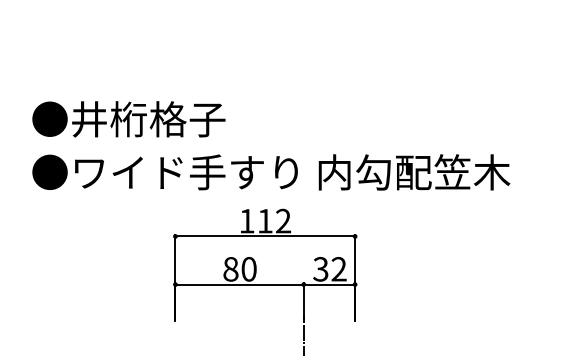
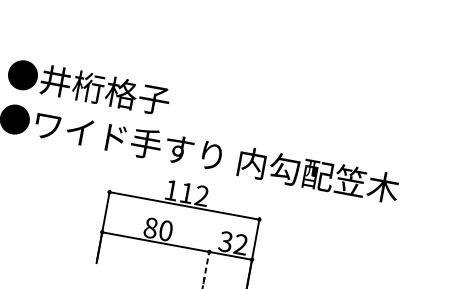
line: (303, 301) -> (206, 265), solid -> dashed

